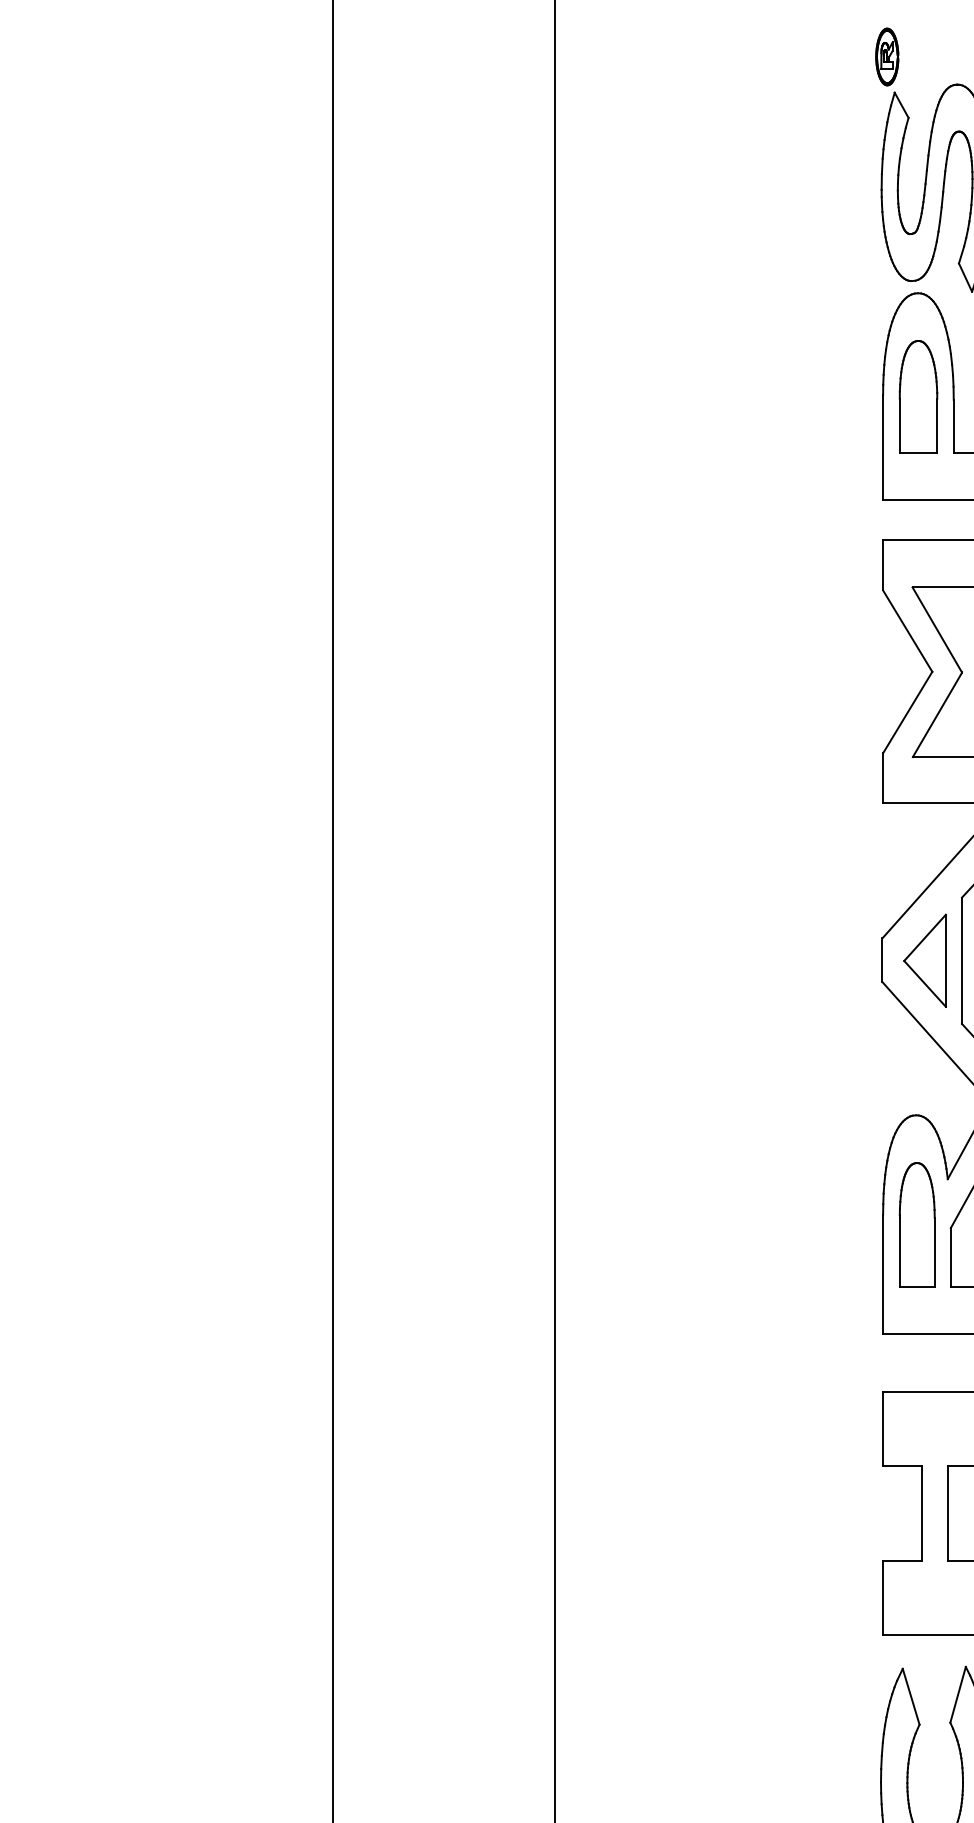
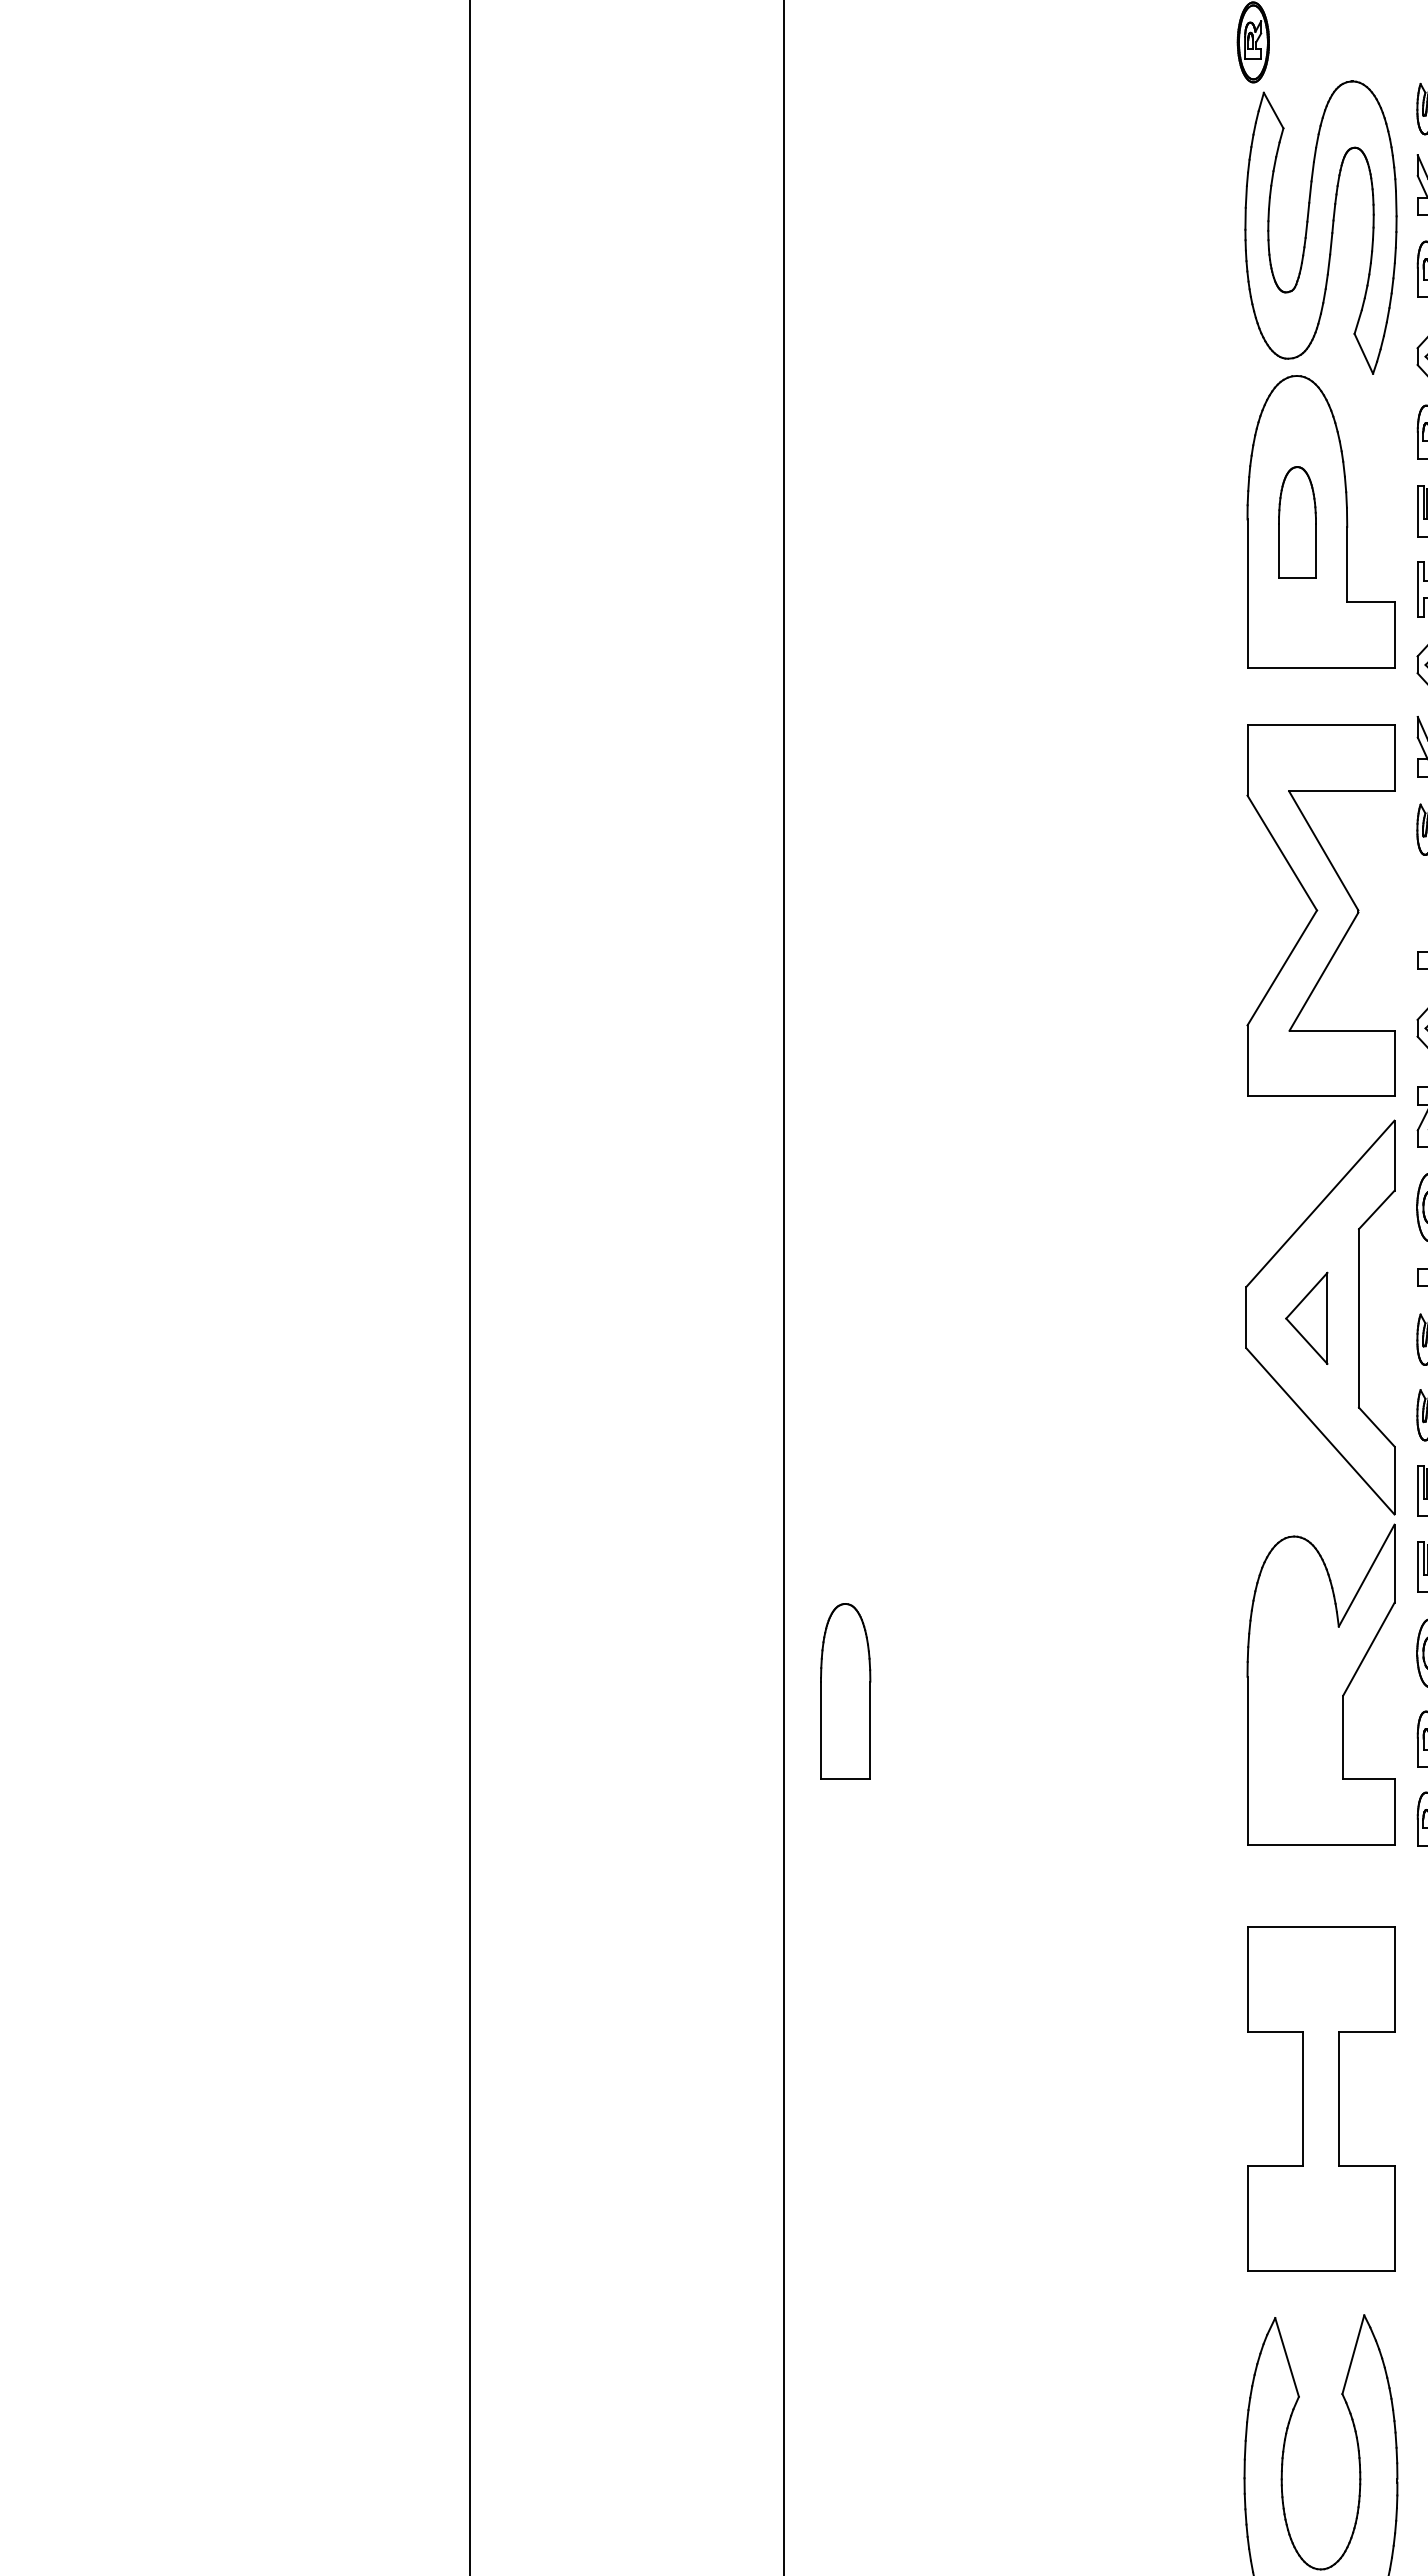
part: (918, 397) -> (1297, 522), size x0.7
part: (924, 960) -> (1306, 1318), size x0.7
part: (917, 1225) -> (845, 1691), moved

